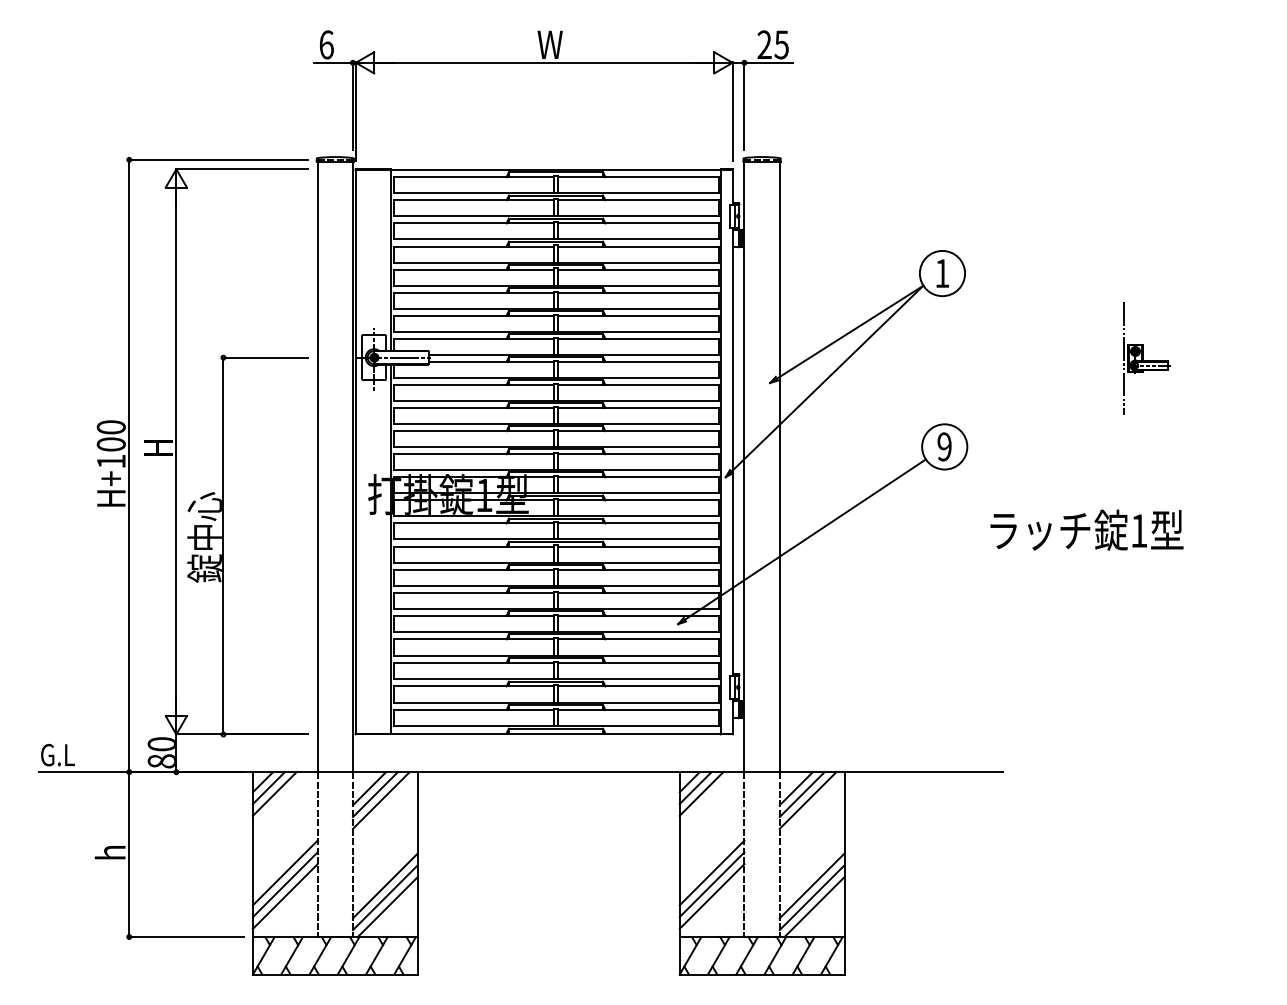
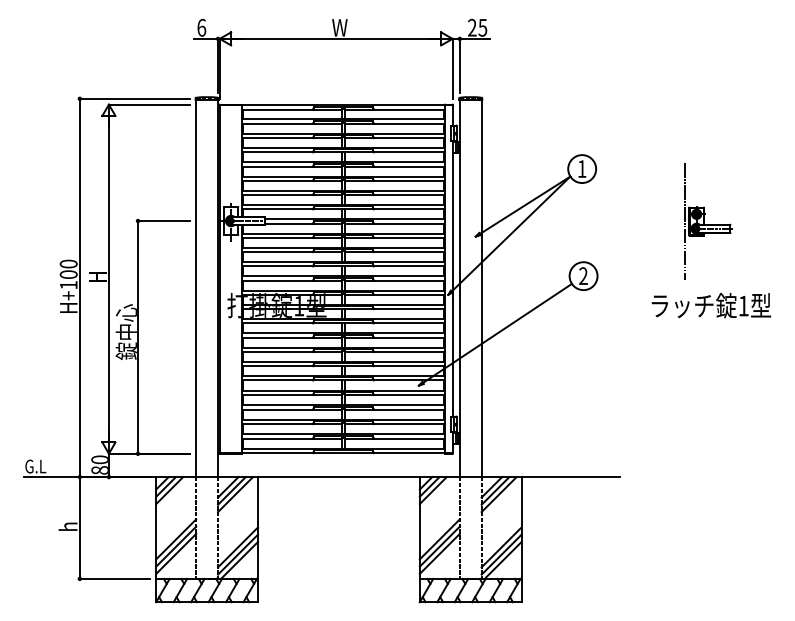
part: (1146, 358) -> (708, 221), size x1.67
text: (944, 447) -> (583, 276), 9 -> 2
text: (1087, 530) -> (711, 305), moved

